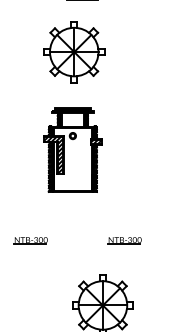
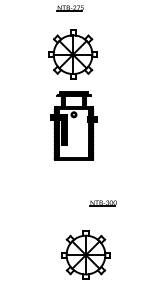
part: (73, 51) -> (72, 54), moved
part: (72, 149) -> (73, 125), moved
part: (29, 240) -> (27, 203), removed

